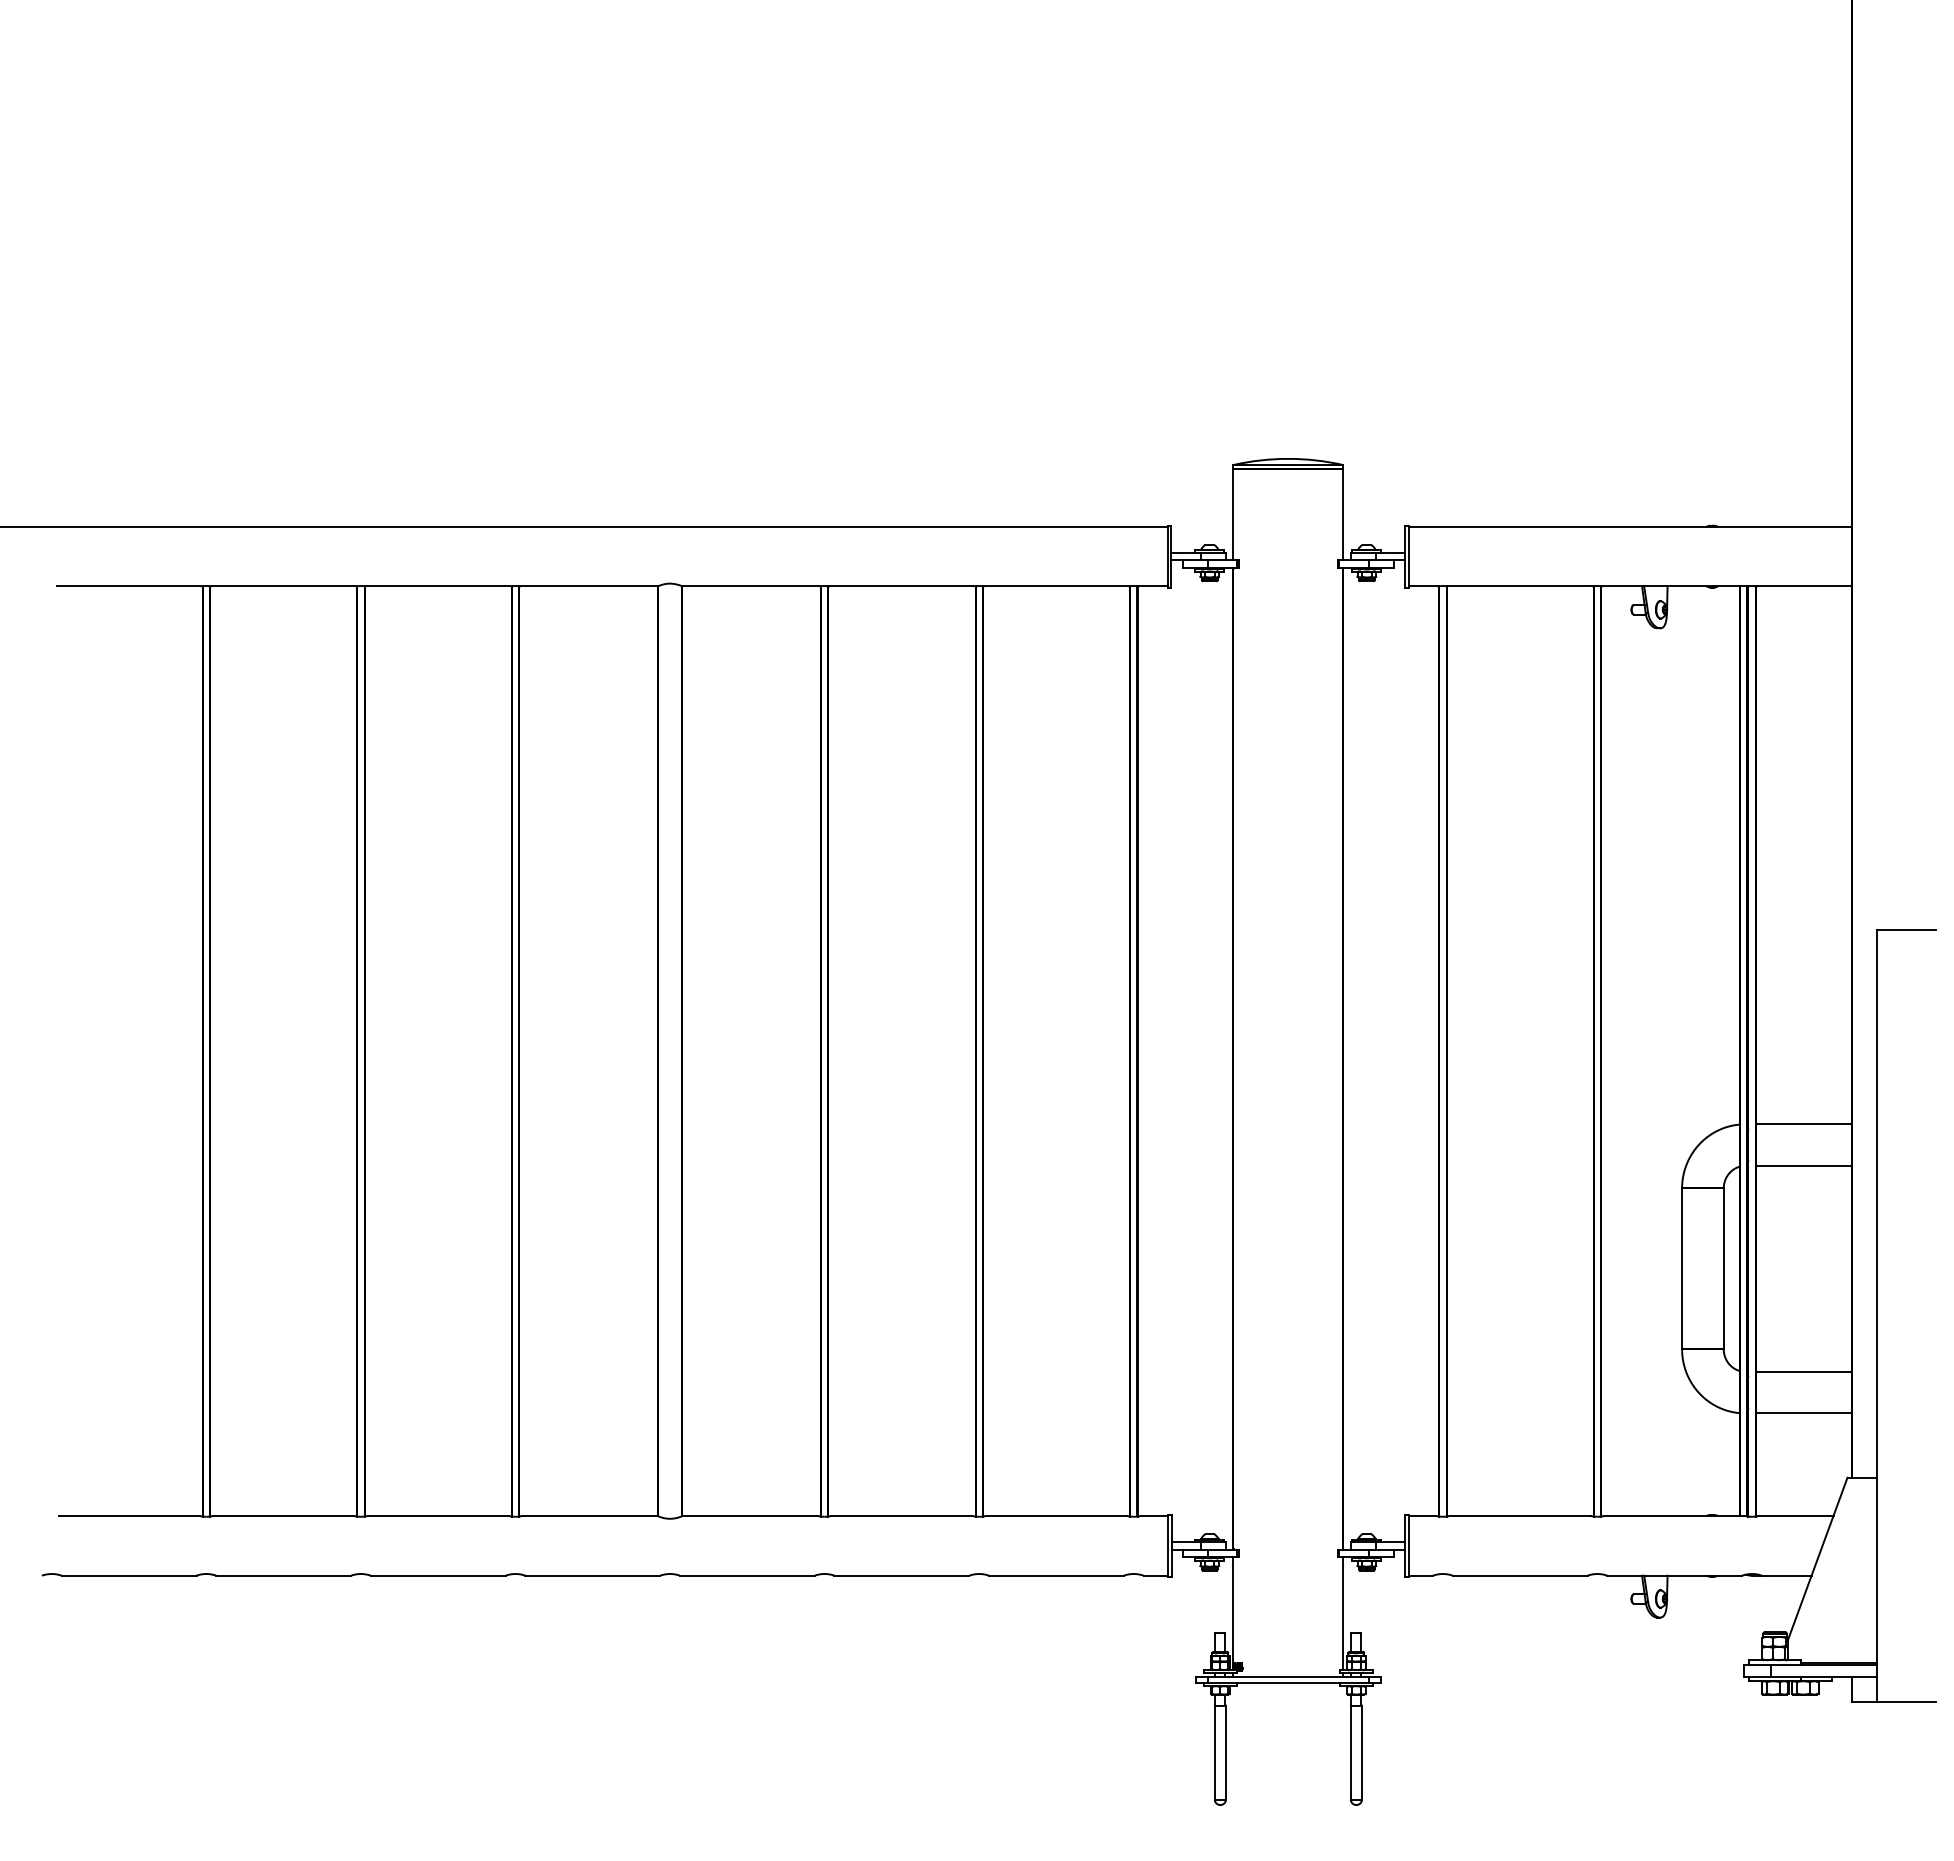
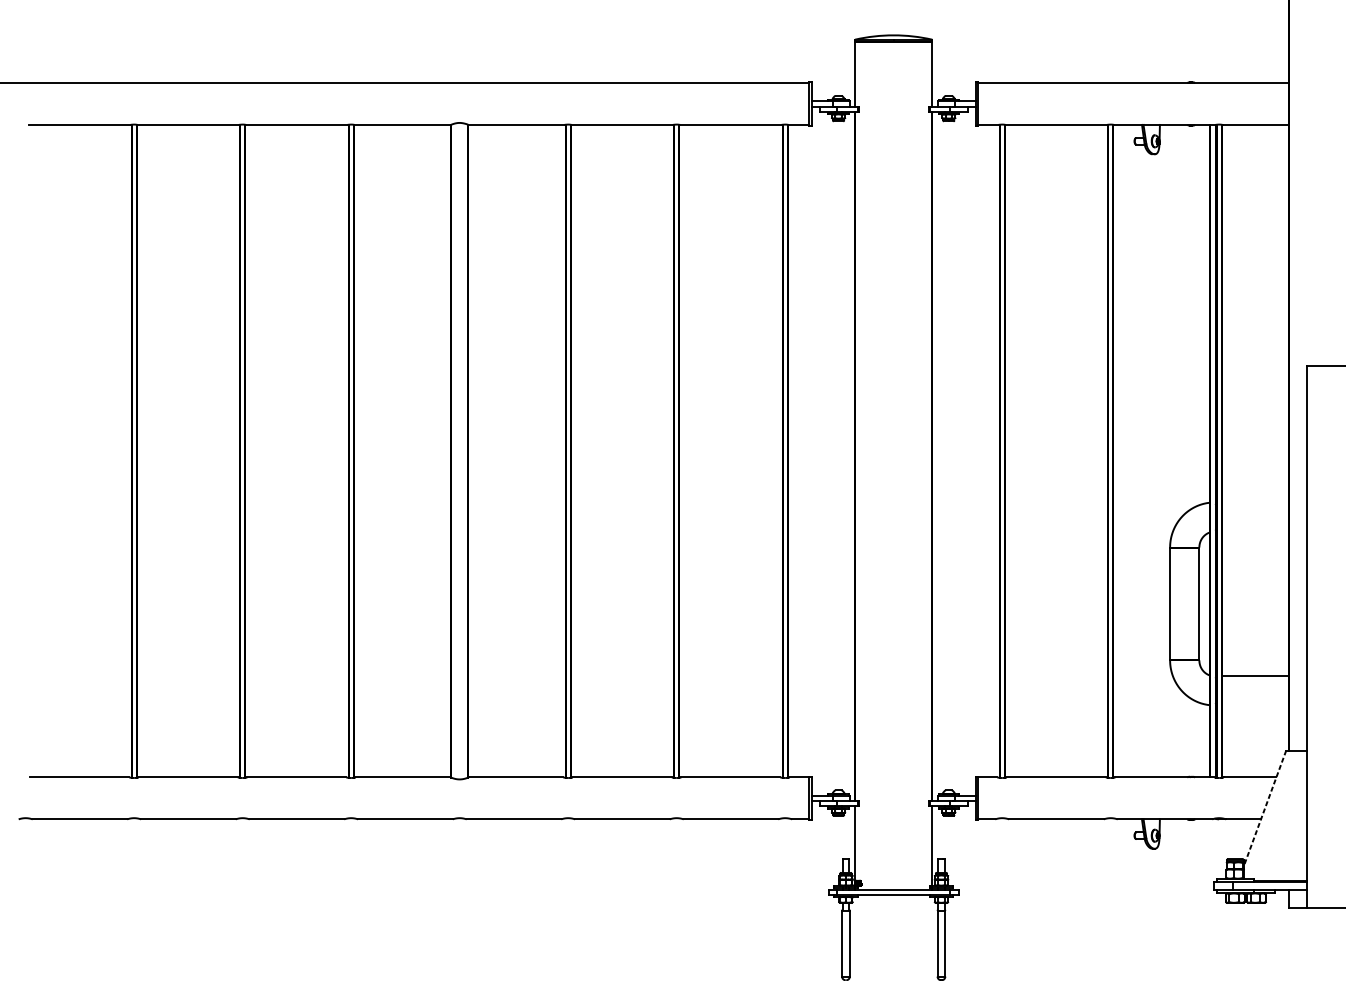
line: (1803, 1124) -> (1255, 502), removed
line: (1803, 1166) -> (1255, 532), removed
line: (1803, 1413) -> (1255, 705), removed
line: (1817, 1559) -> (1265, 808), solid -> dashed

